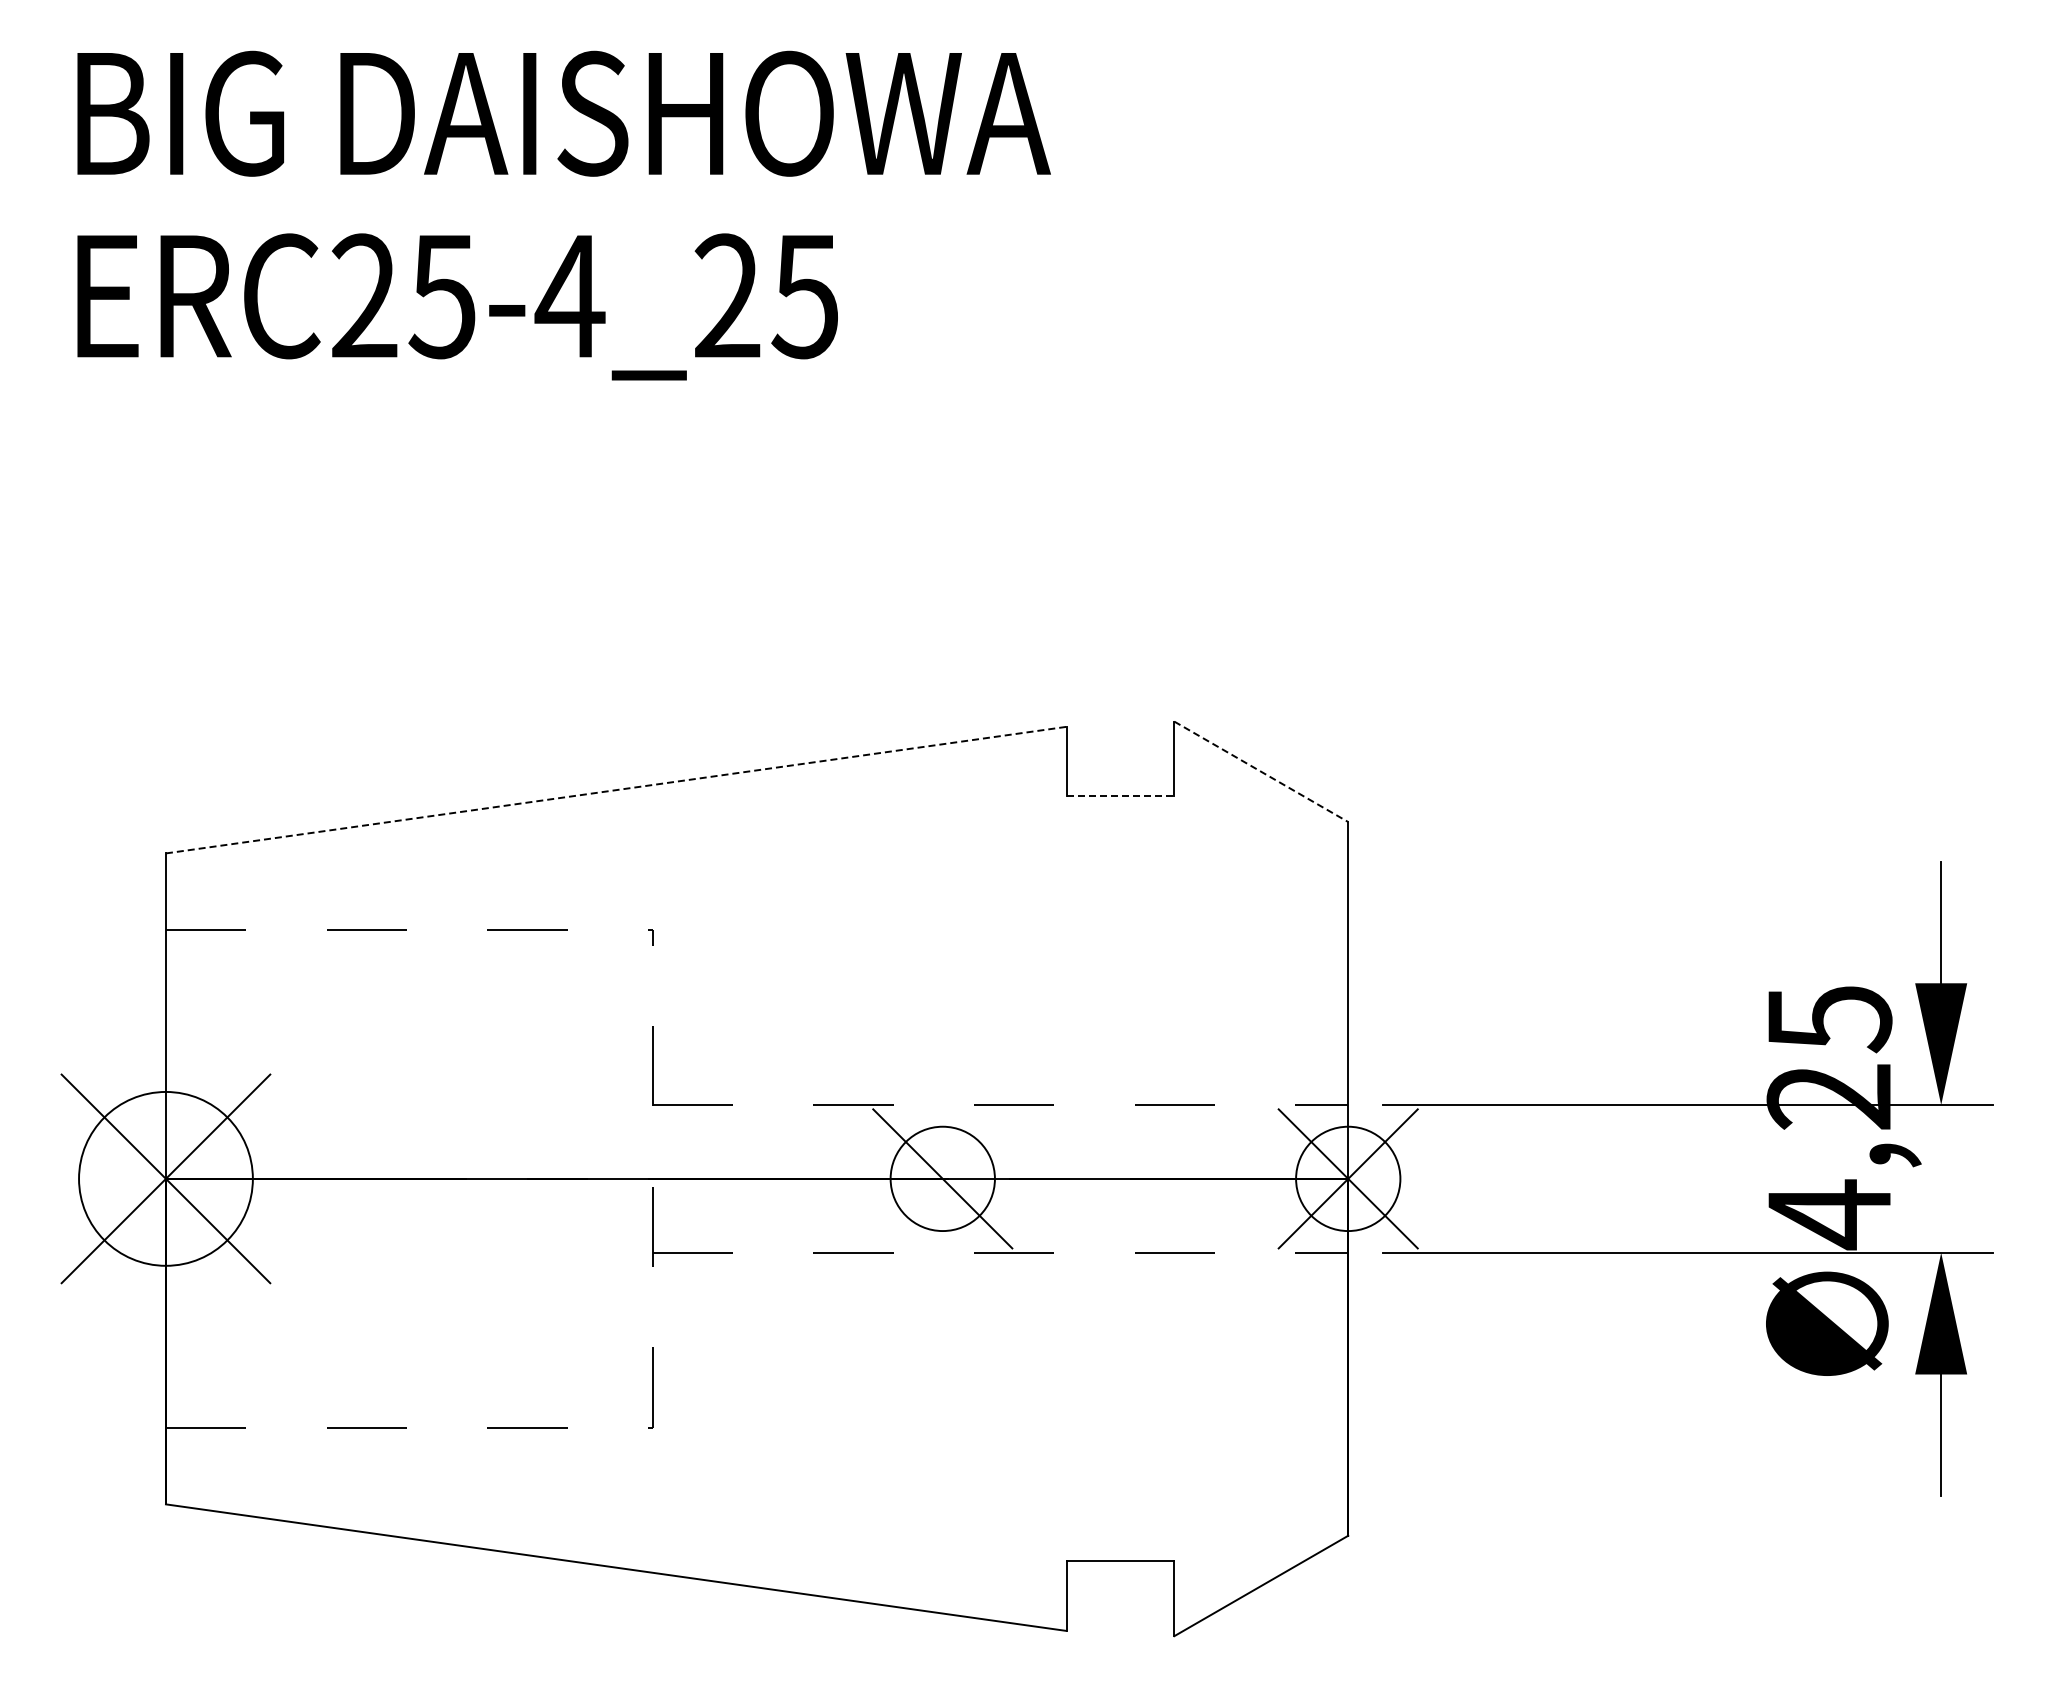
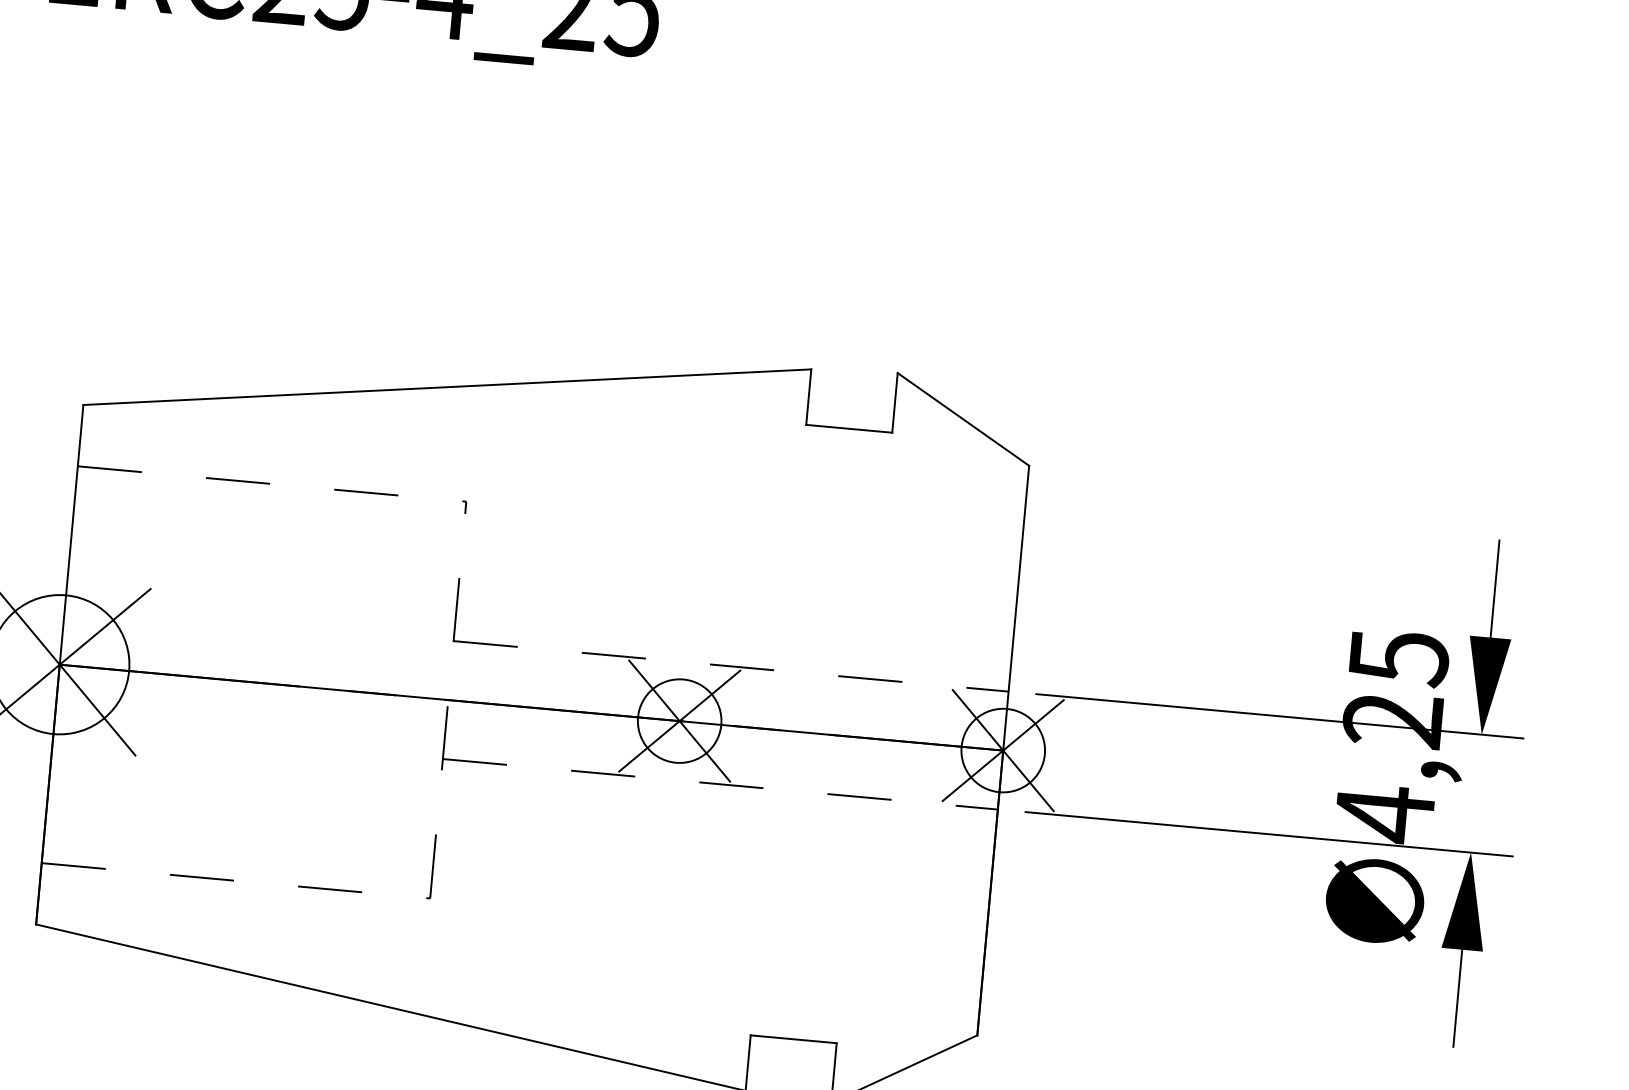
line: (1261, 772) -> (963, 419), dashed -> solid
line: (616, 790) -> (447, 387), dashed -> solid
line: (1120, 796) -> (849, 428), dashed -> solid
line: (942, 1178) -> (679, 720), added

